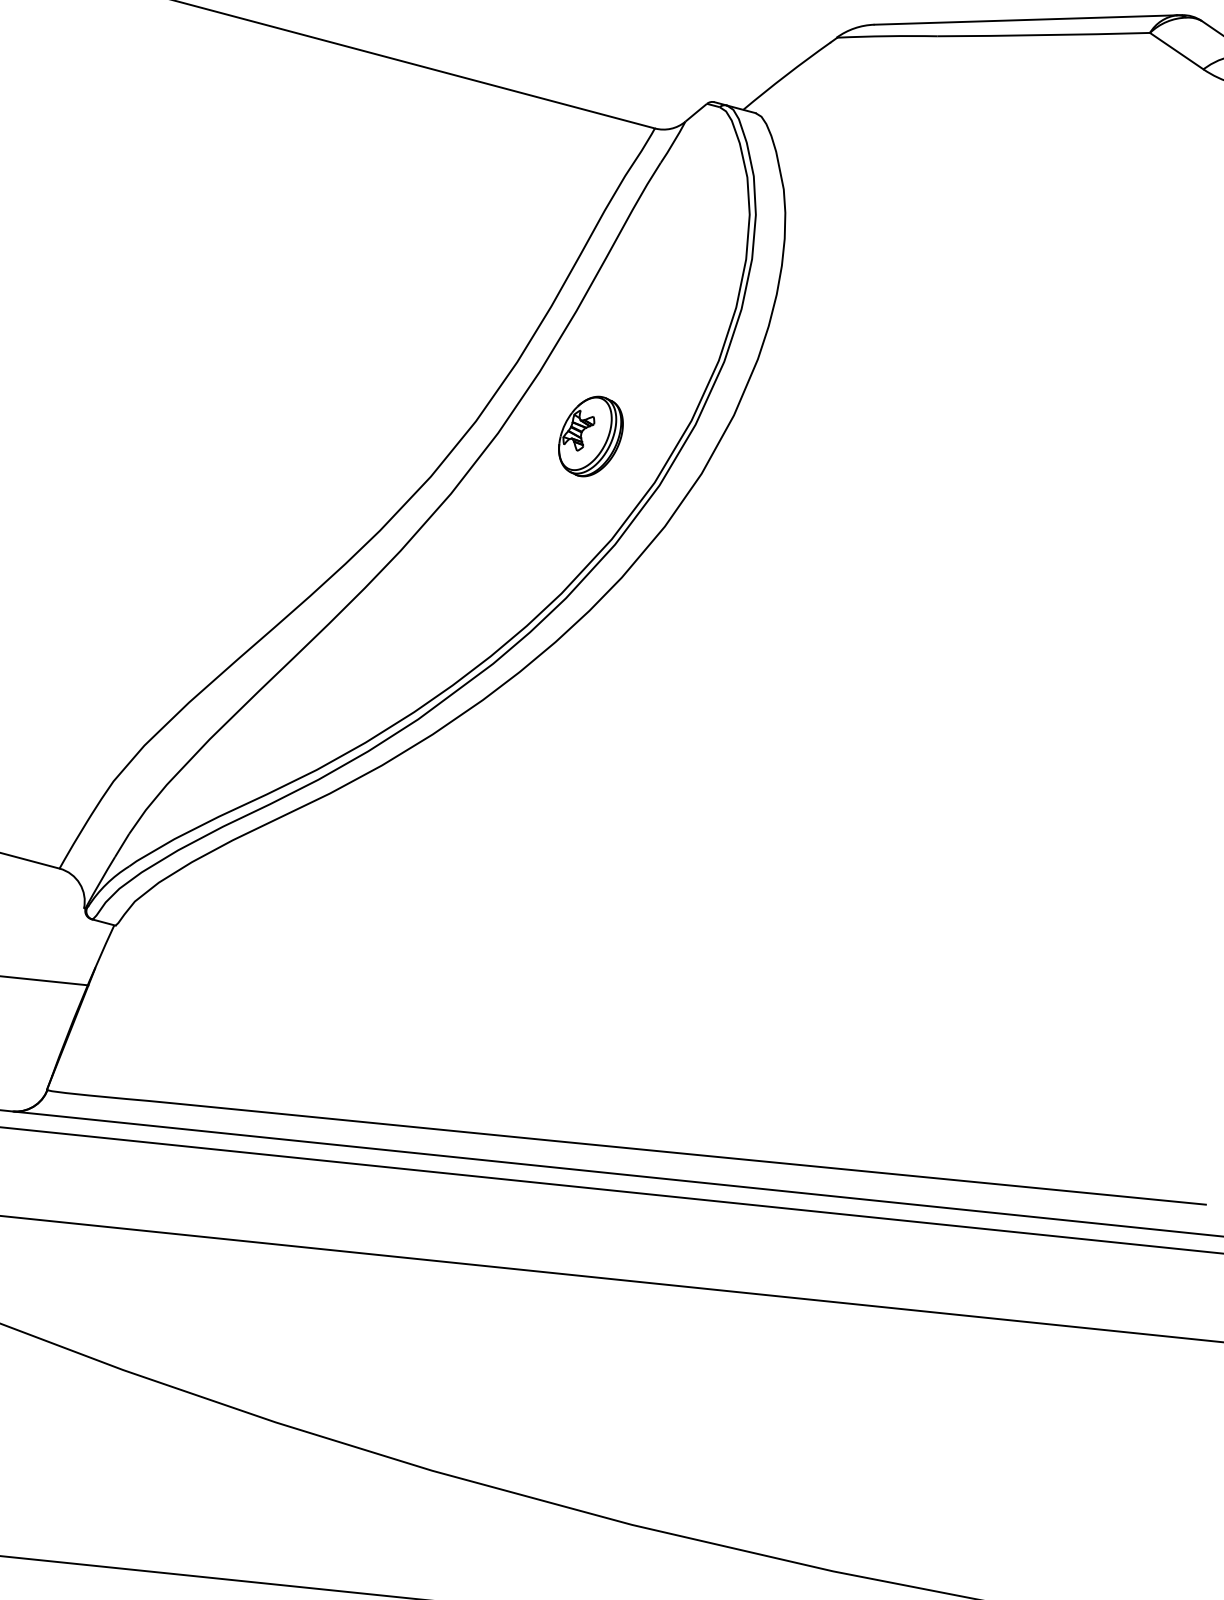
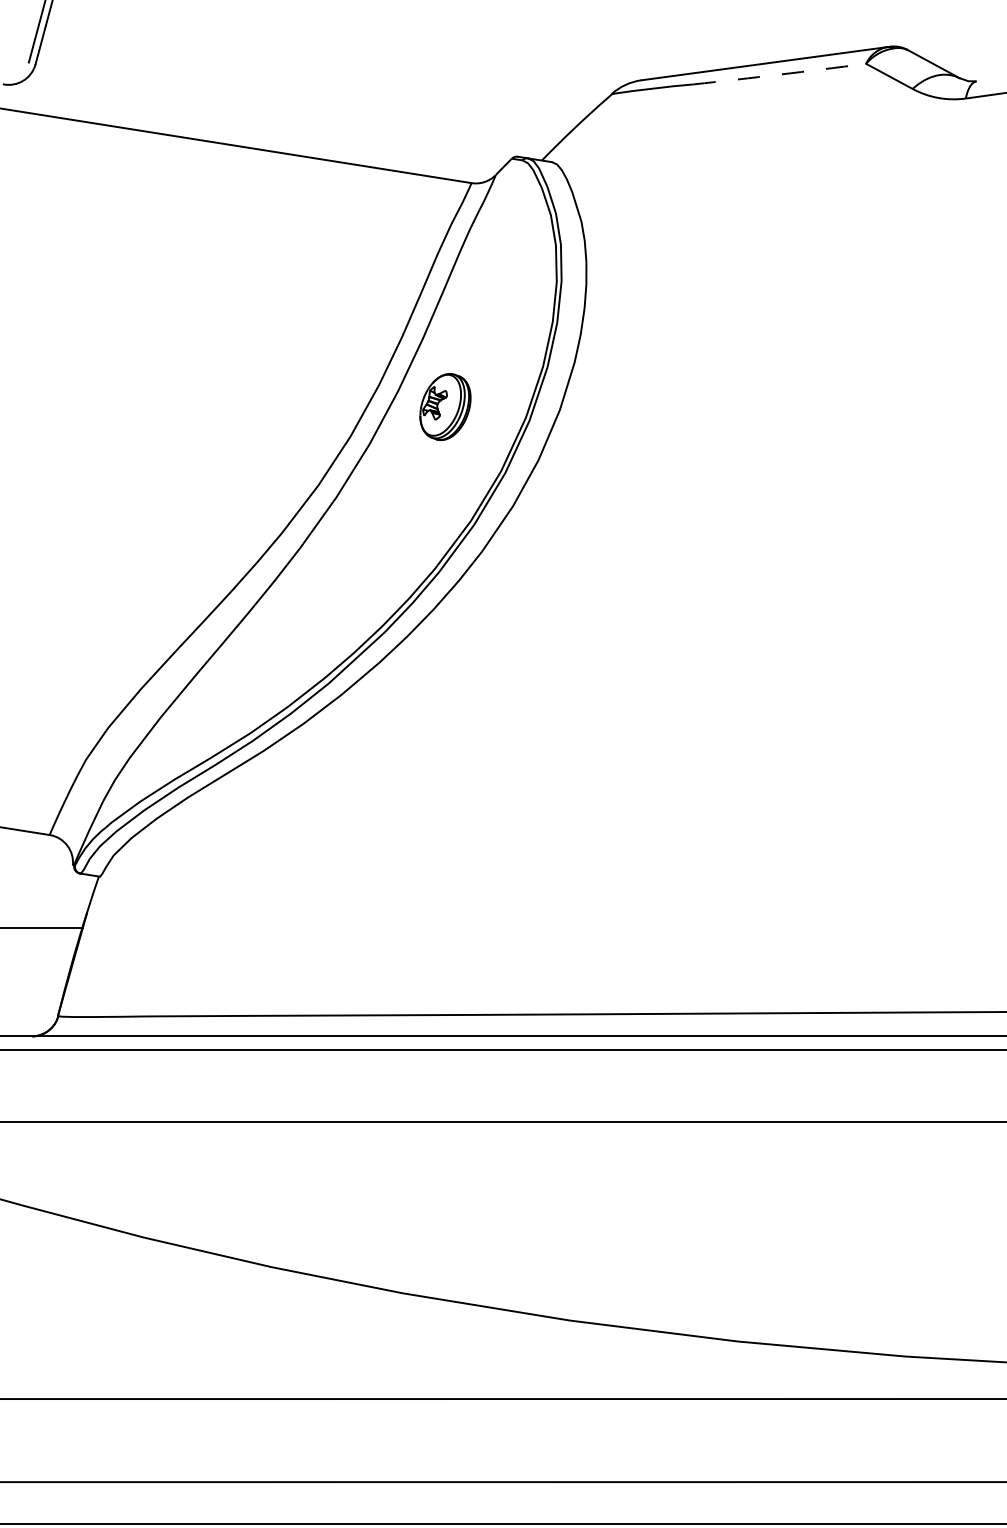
arc: (1044, 35) -> (780, 74), solid -> dashed
part: (591, 435) -> (445, 406), moved

